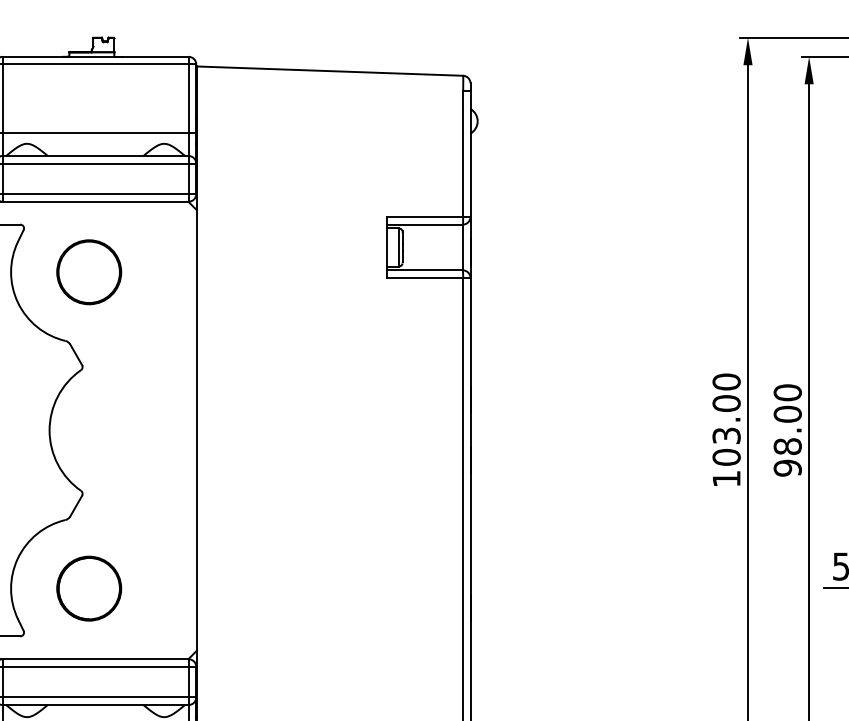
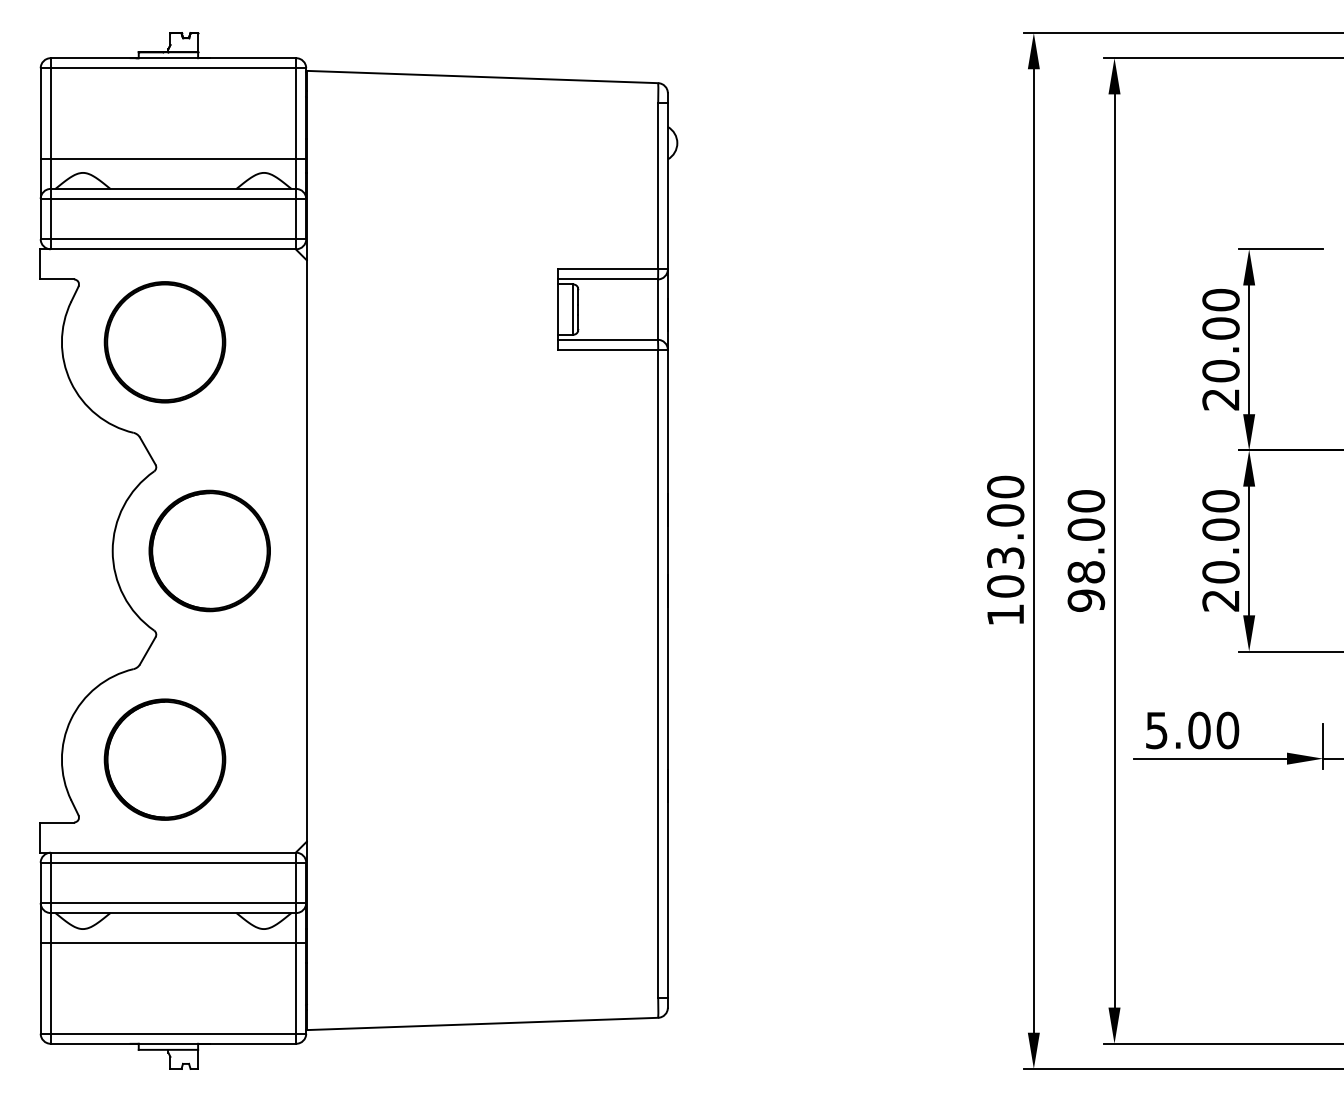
part: (88, 272) -> (164, 342), size x1.43
part: (122, 430) -> (209, 550), added
part: (88, 588) -> (164, 759), size x1.43

